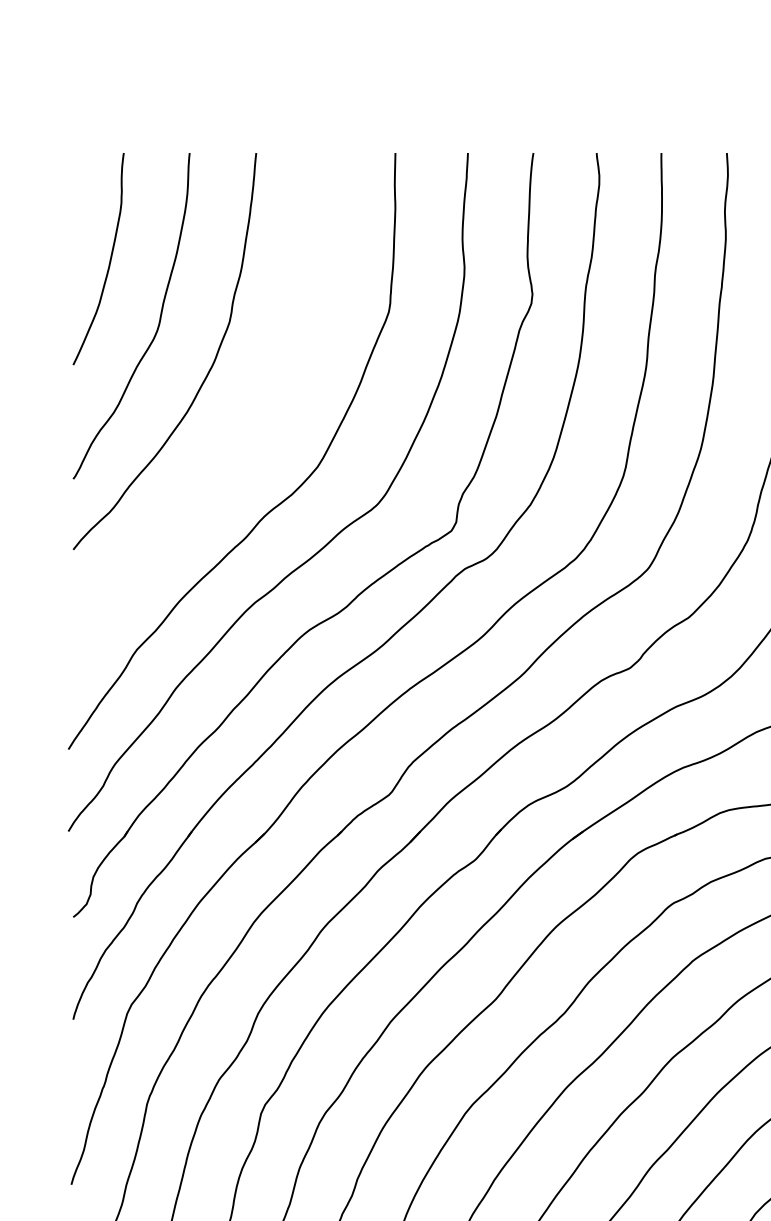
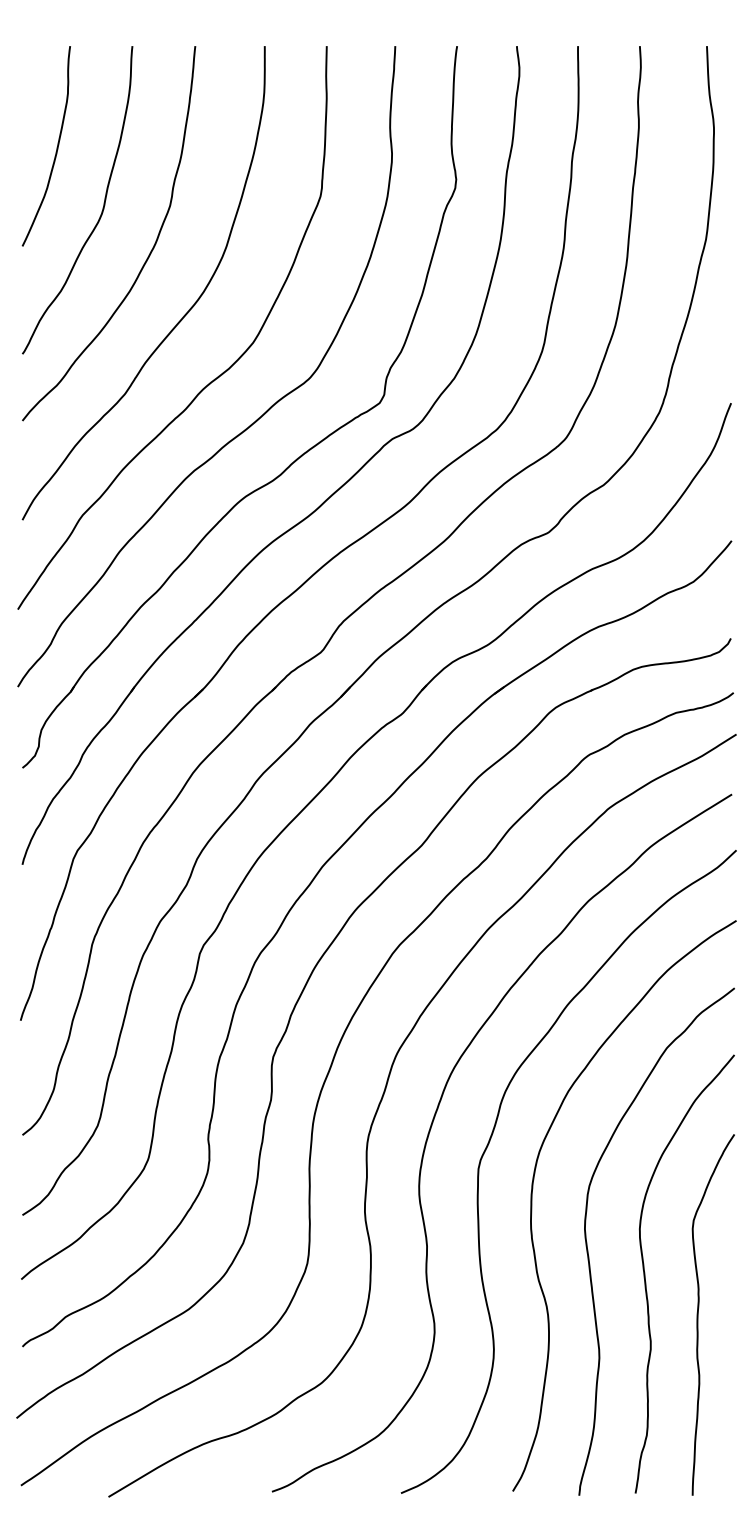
curve: (243, 438) -> (183, 315), added

